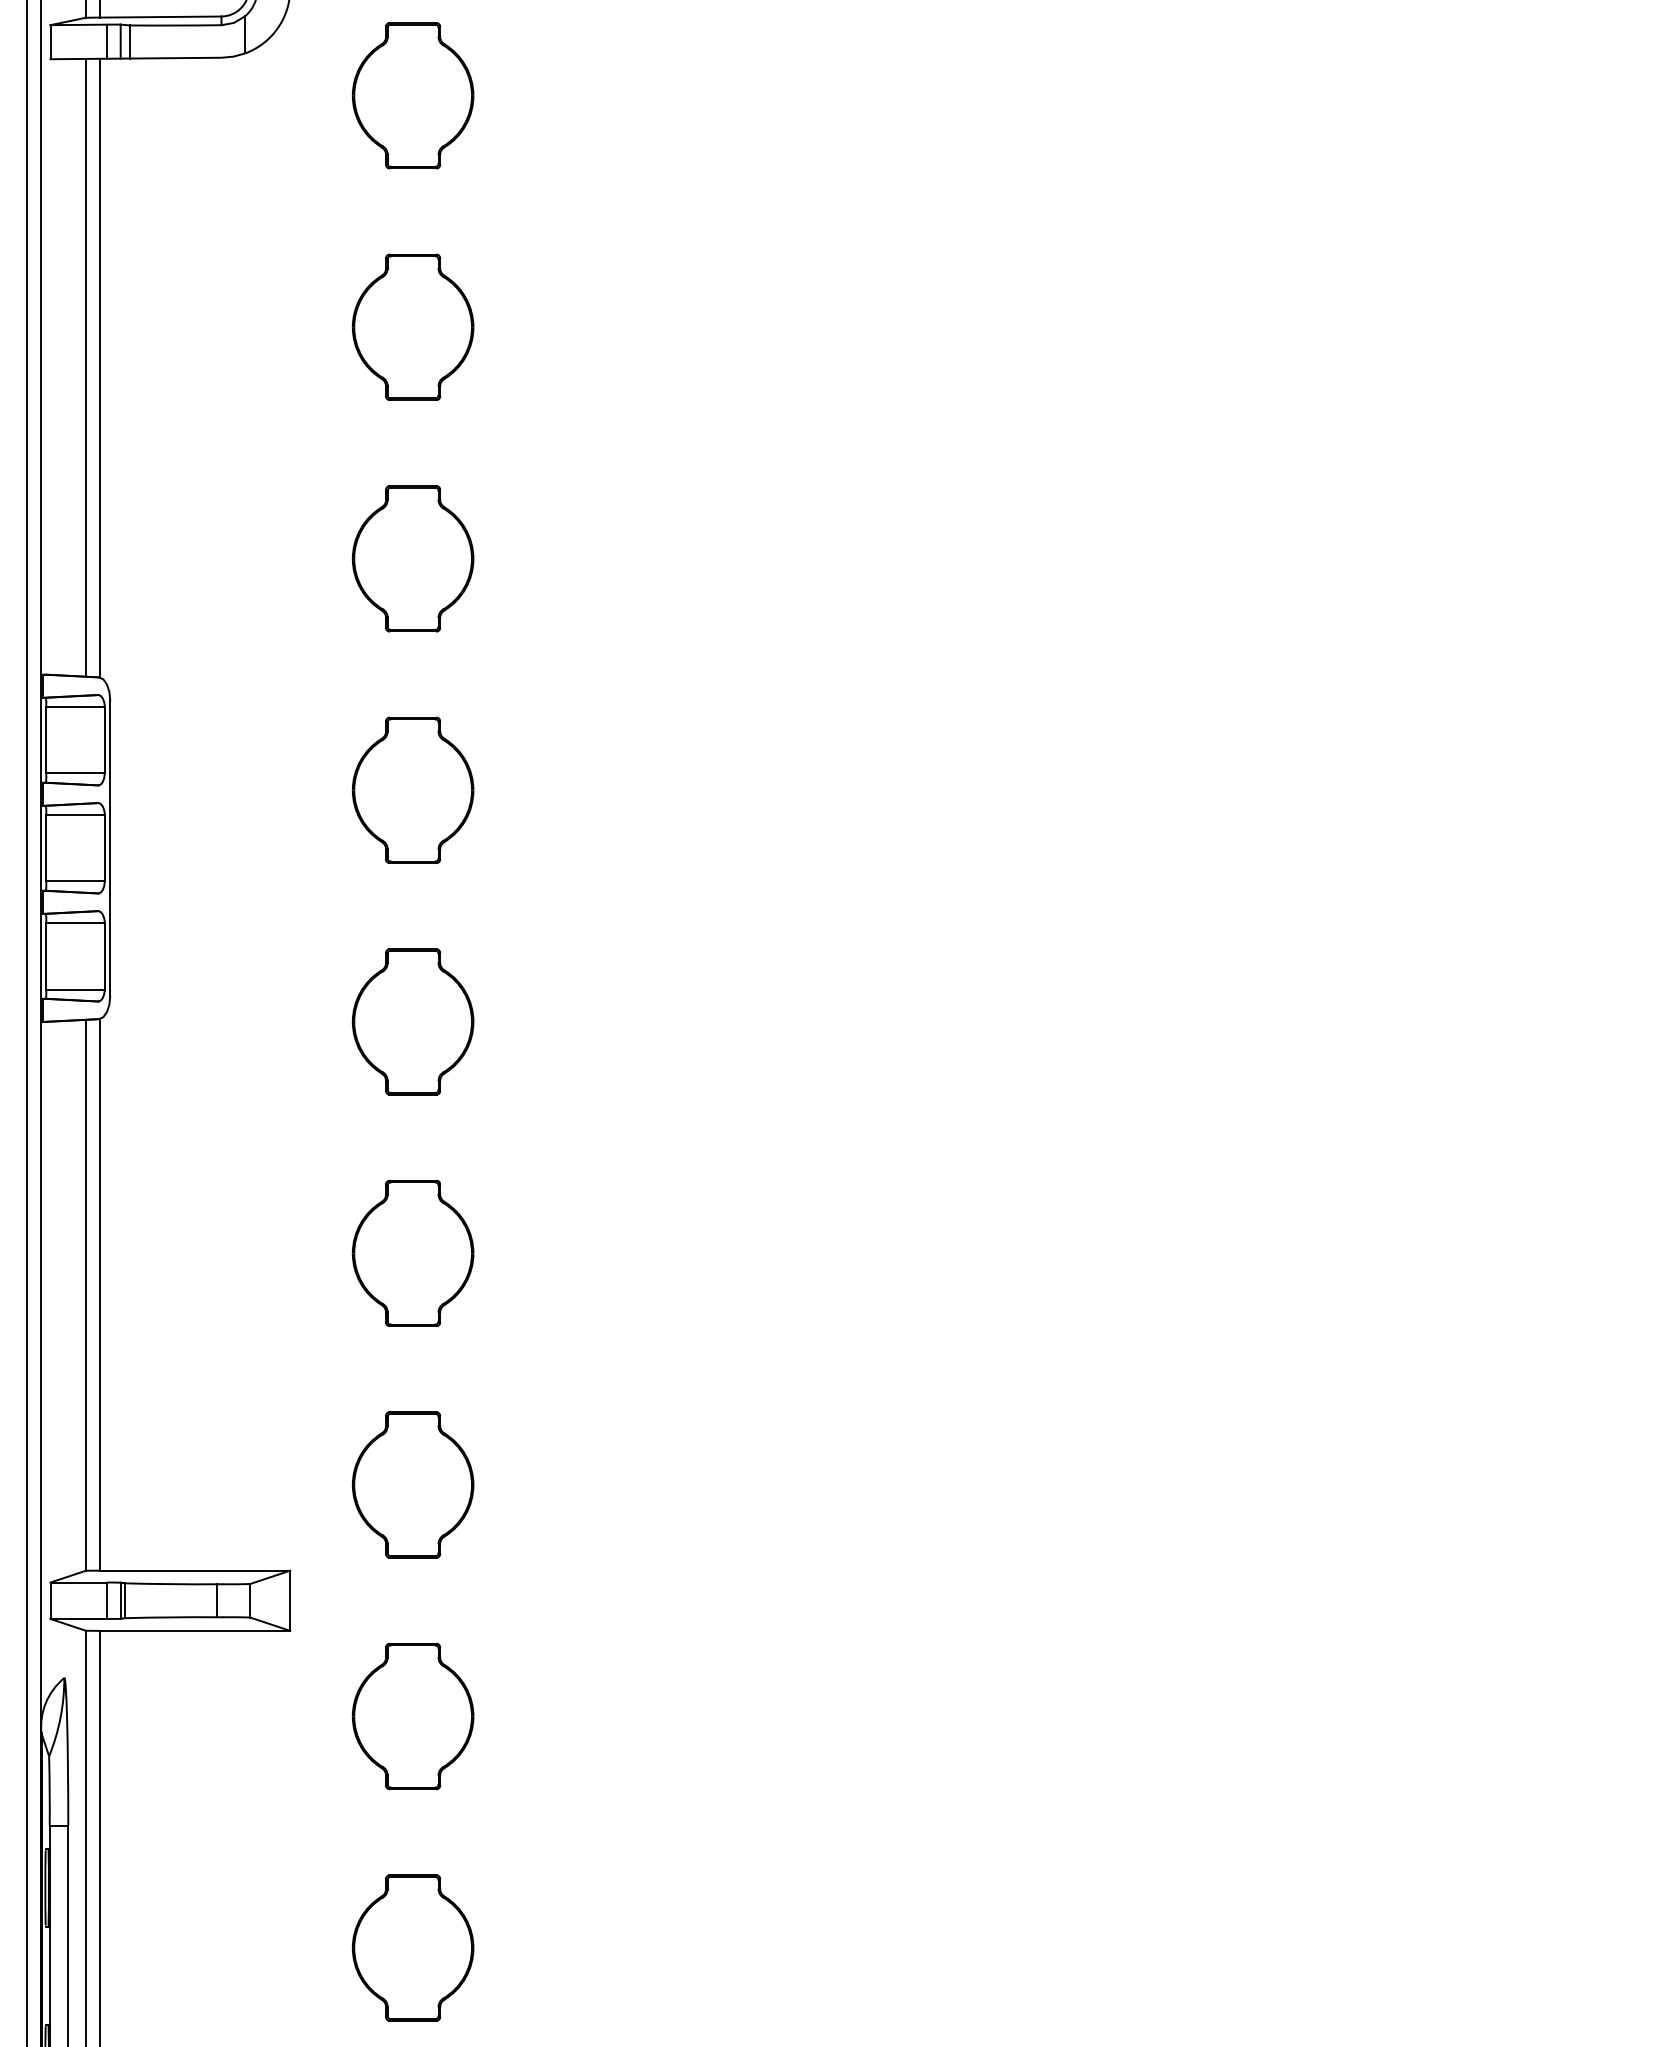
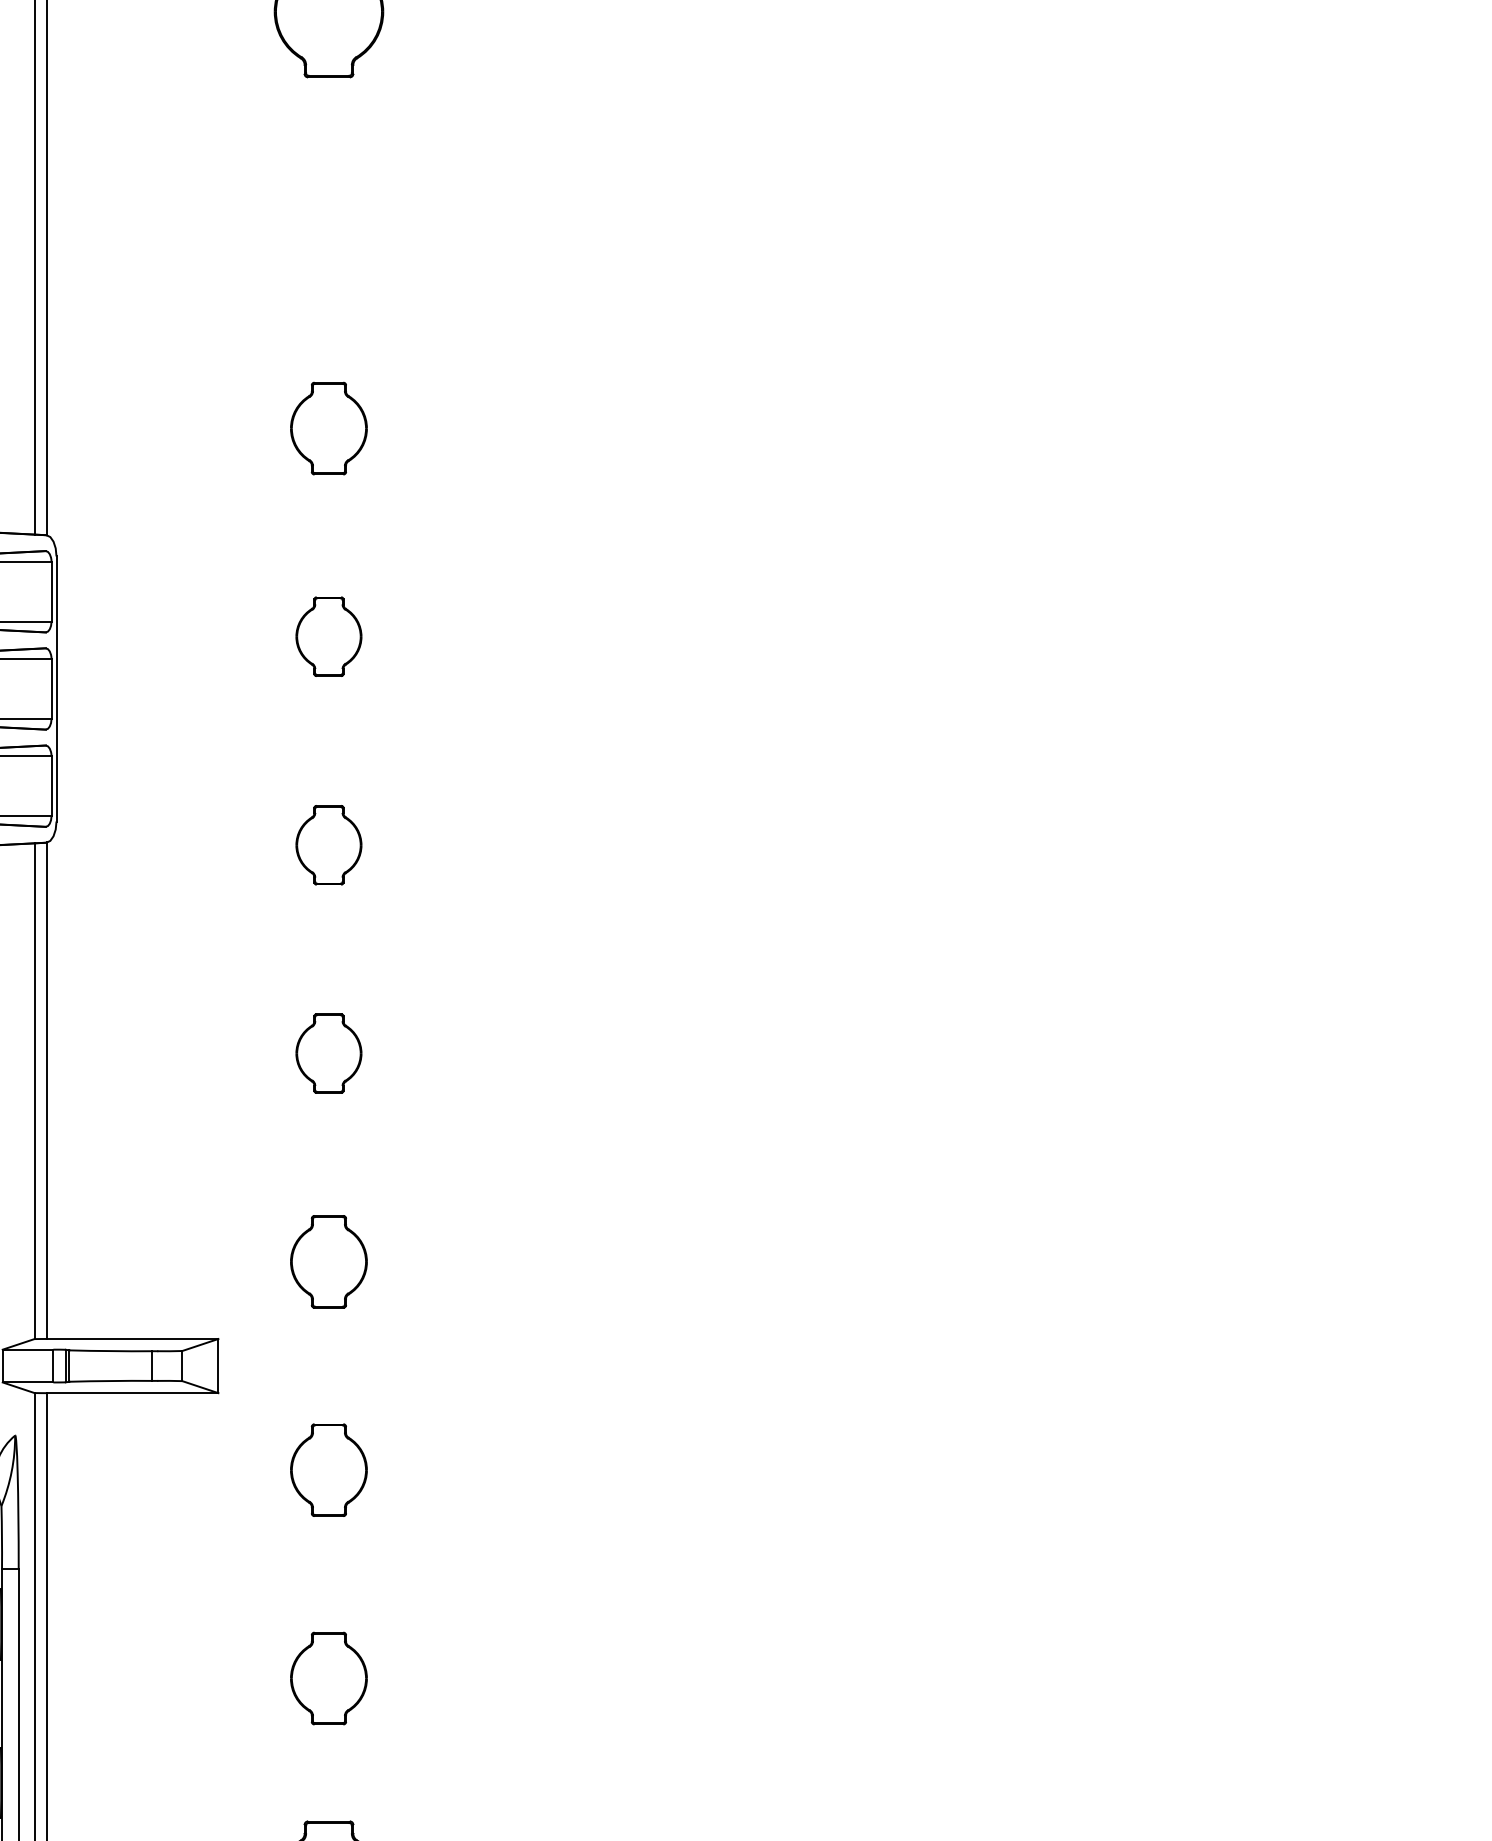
part: (412, 326) -> (328, 219), removed
part: (412, 558) -> (328, 428), size x0.7
part: (412, 789) -> (328, 636), size x0.6
part: (412, 1021) -> (328, 844), size x0.6
part: (412, 1253) -> (328, 1053), size x0.6
part: (412, 1484) -> (328, 1261), size x0.7
part: (412, 1716) -> (328, 1470), size x0.7
part: (412, 1947) -> (328, 1678), size x0.7

